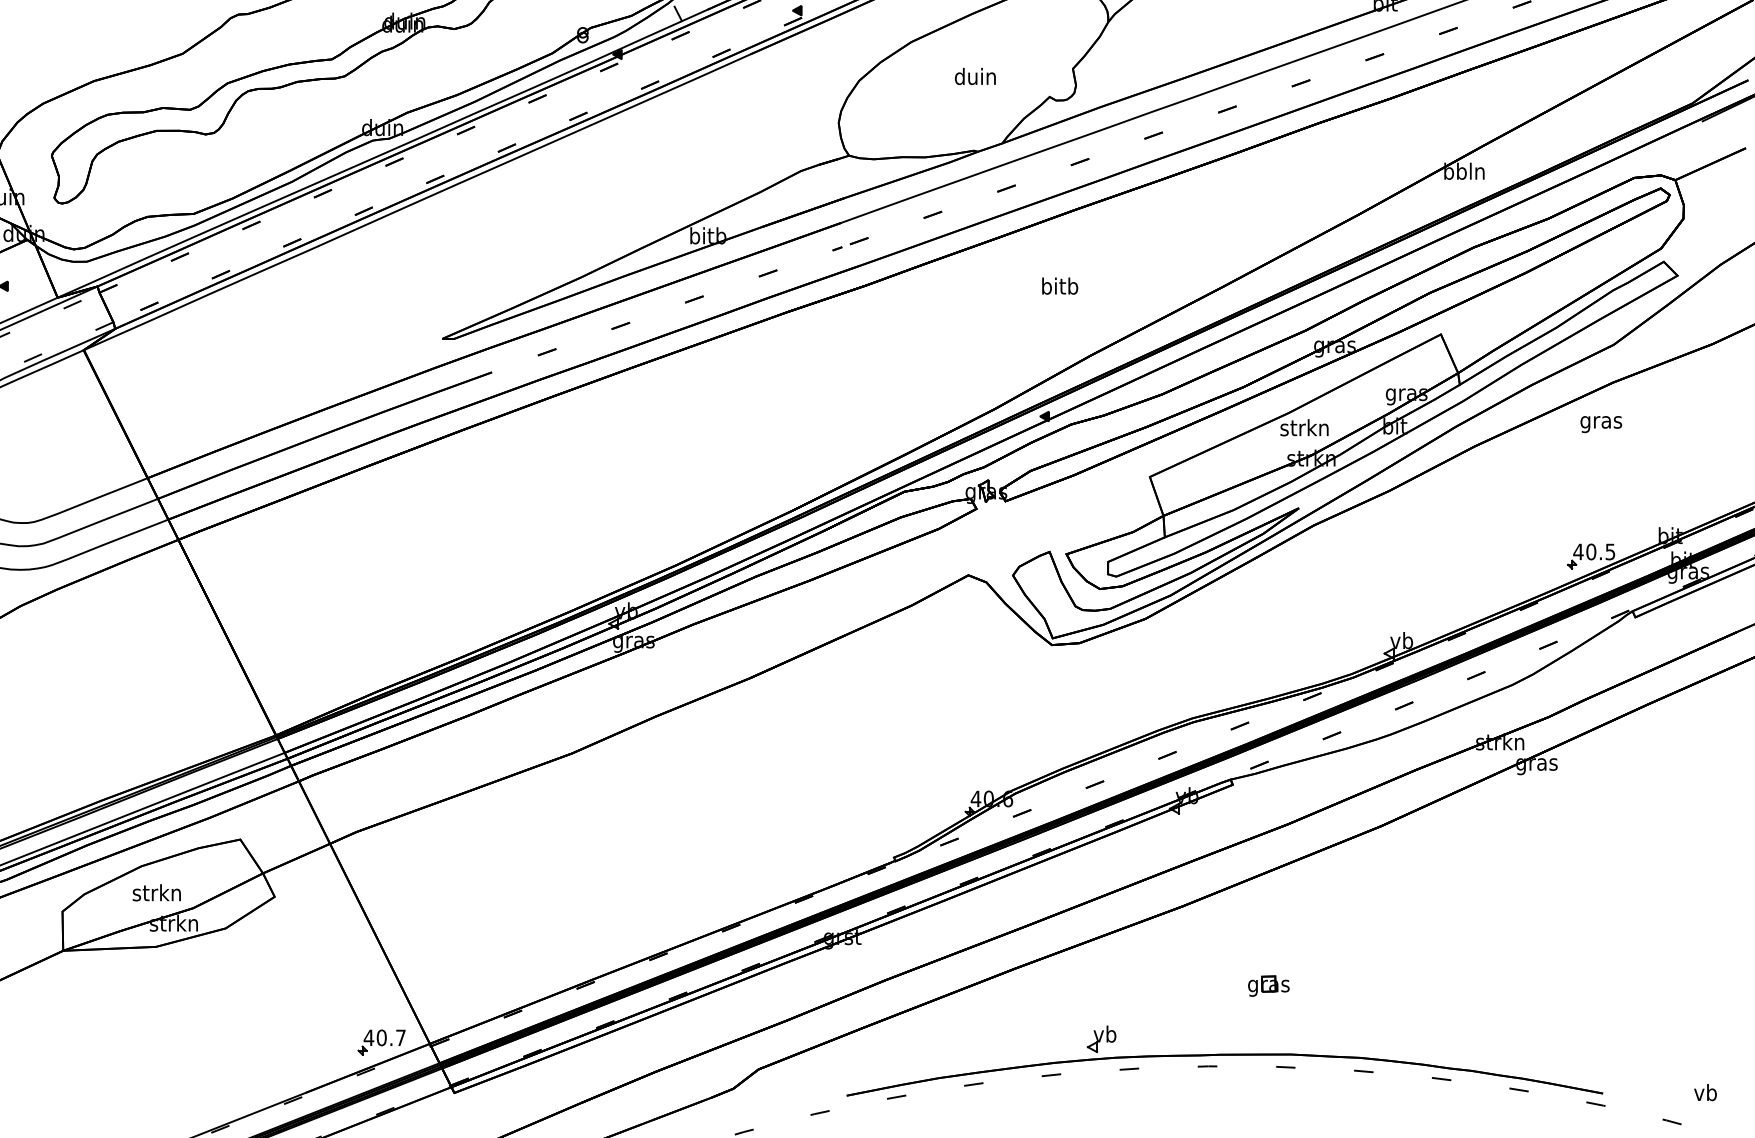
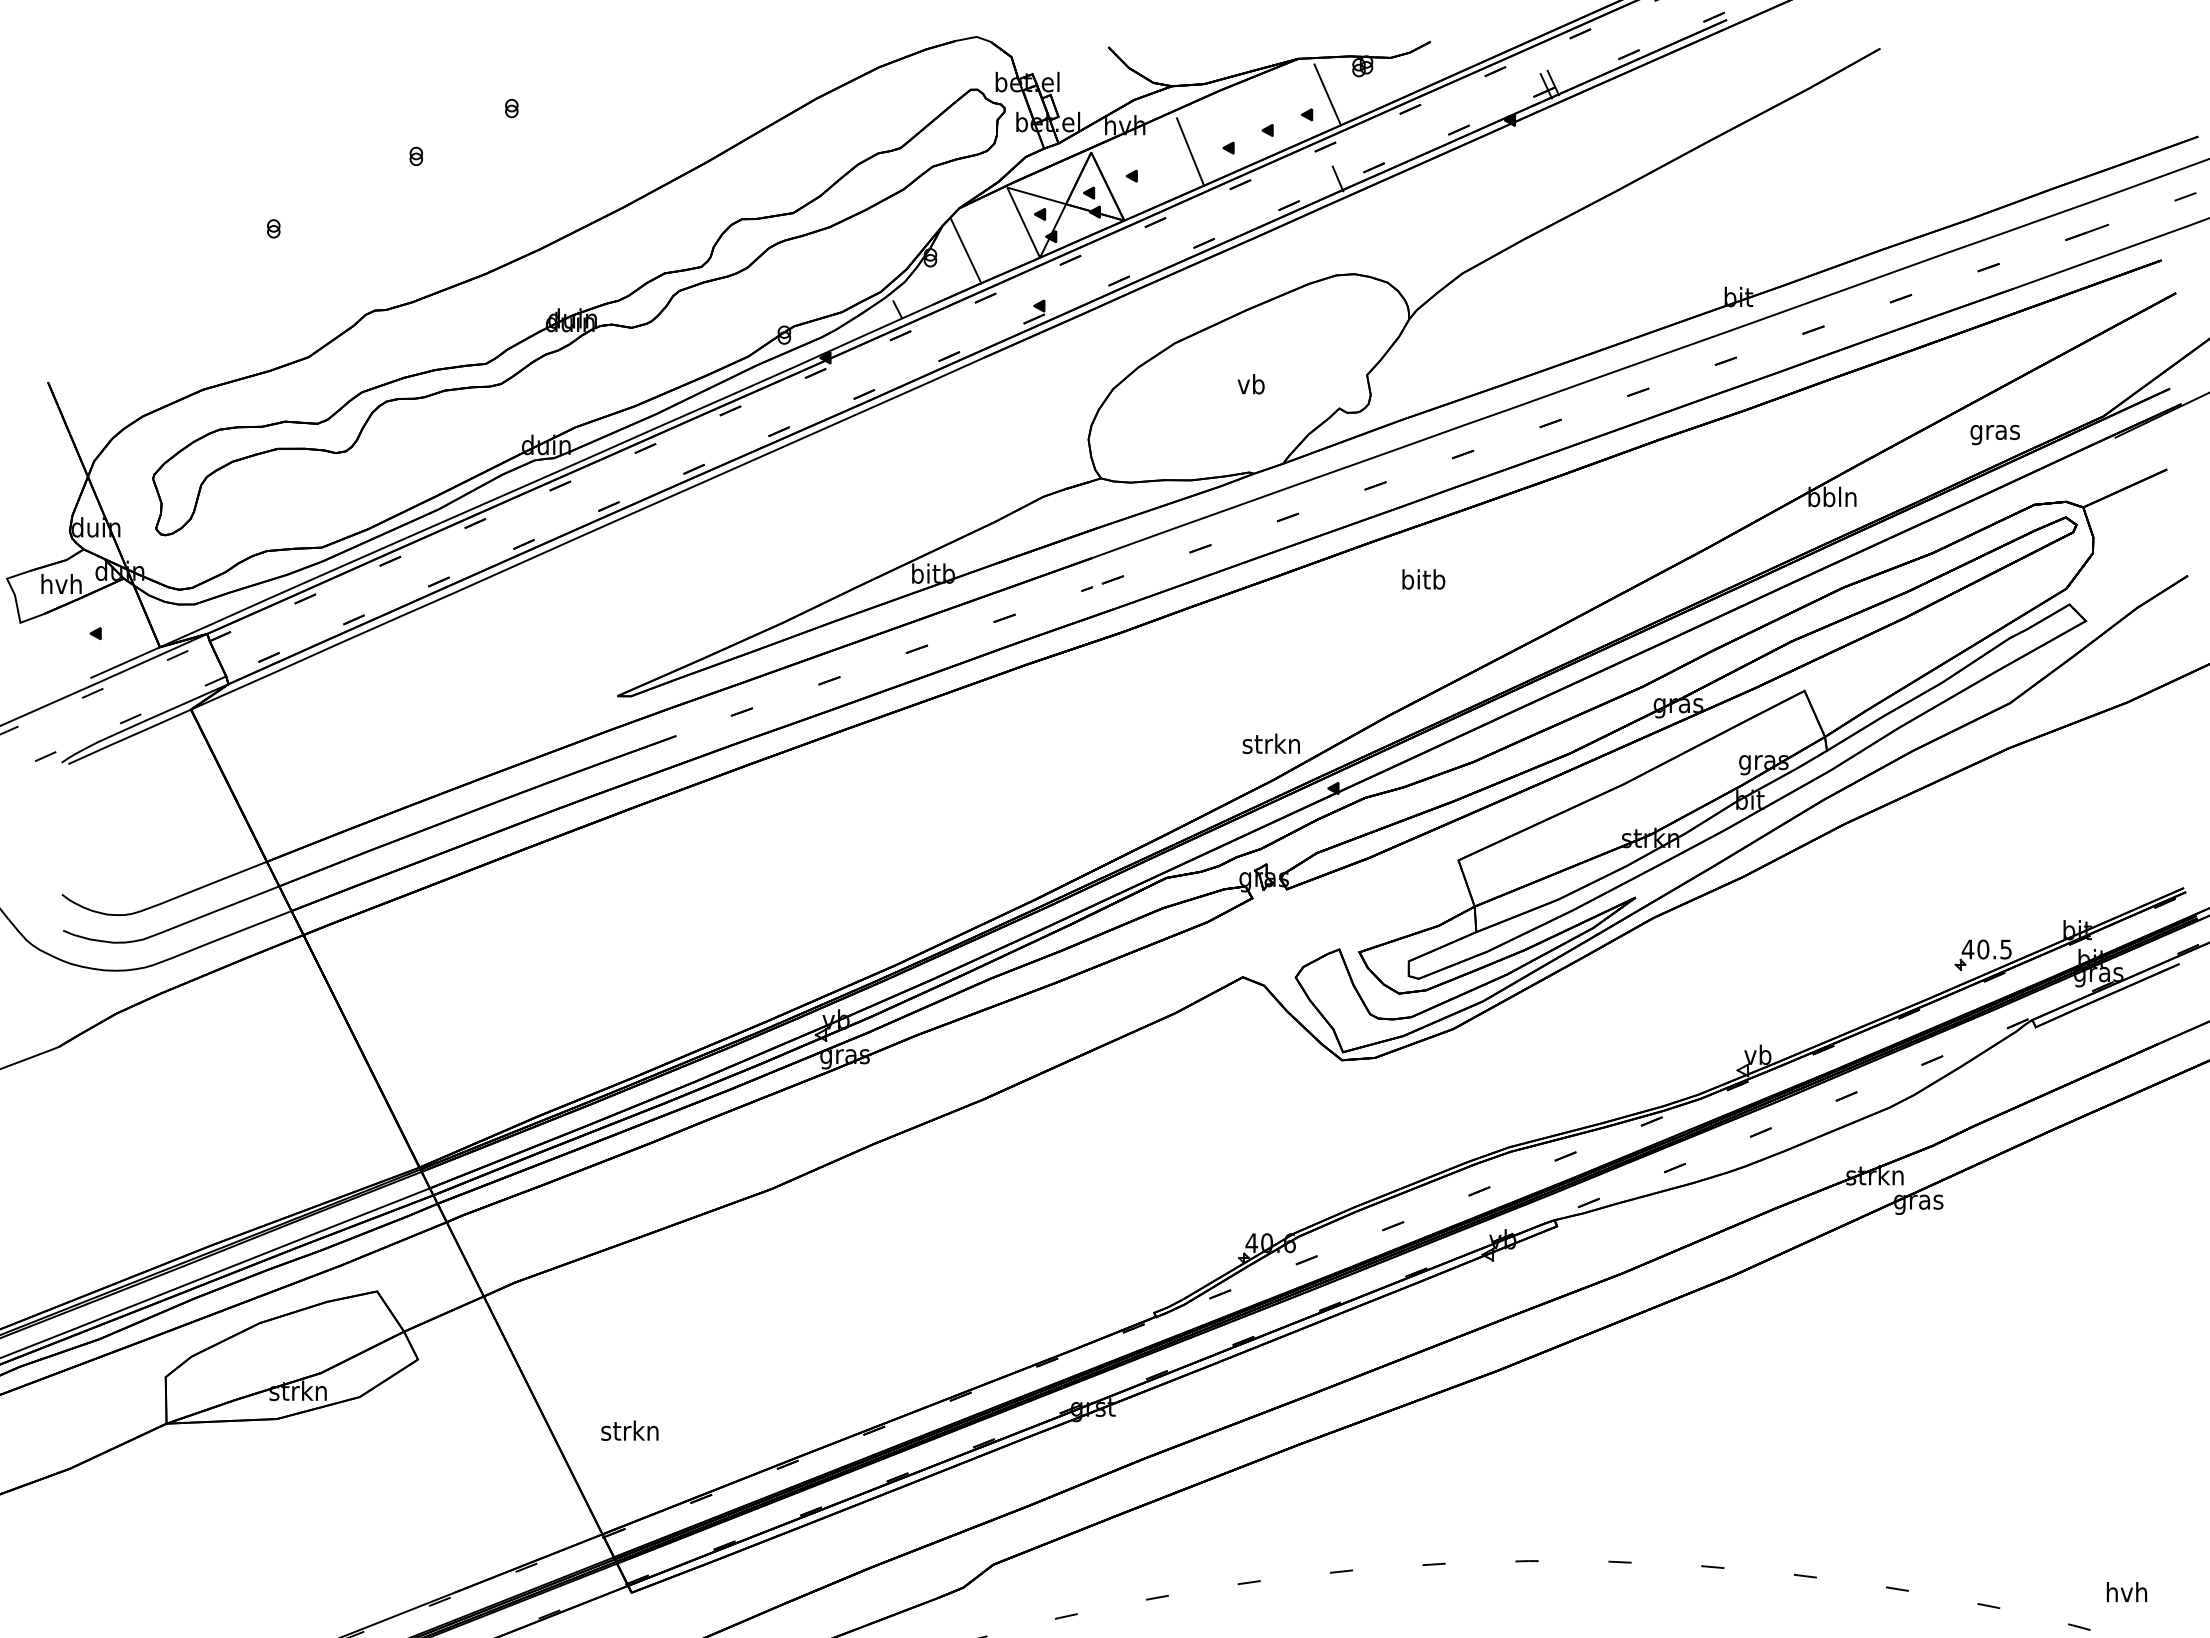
text: (974, 76) -> (1250, 384), duin -> vb
text: (1059, 286) -> (1423, 579), moved
text: (1600, 424) -> (1994, 435), moved
text: (1303, 427) -> (1270, 743), moved
text: (156, 892) -> (629, 1430), moved
part: (1268, 985) -> (1599, 1465), removed
part: (381, 1042) -> (544, 1532), removed
part: (1224, 1060) -> (1547, 1554), removed
text: (1711, 1092) -> (2126, 1592), vb -> hvh

